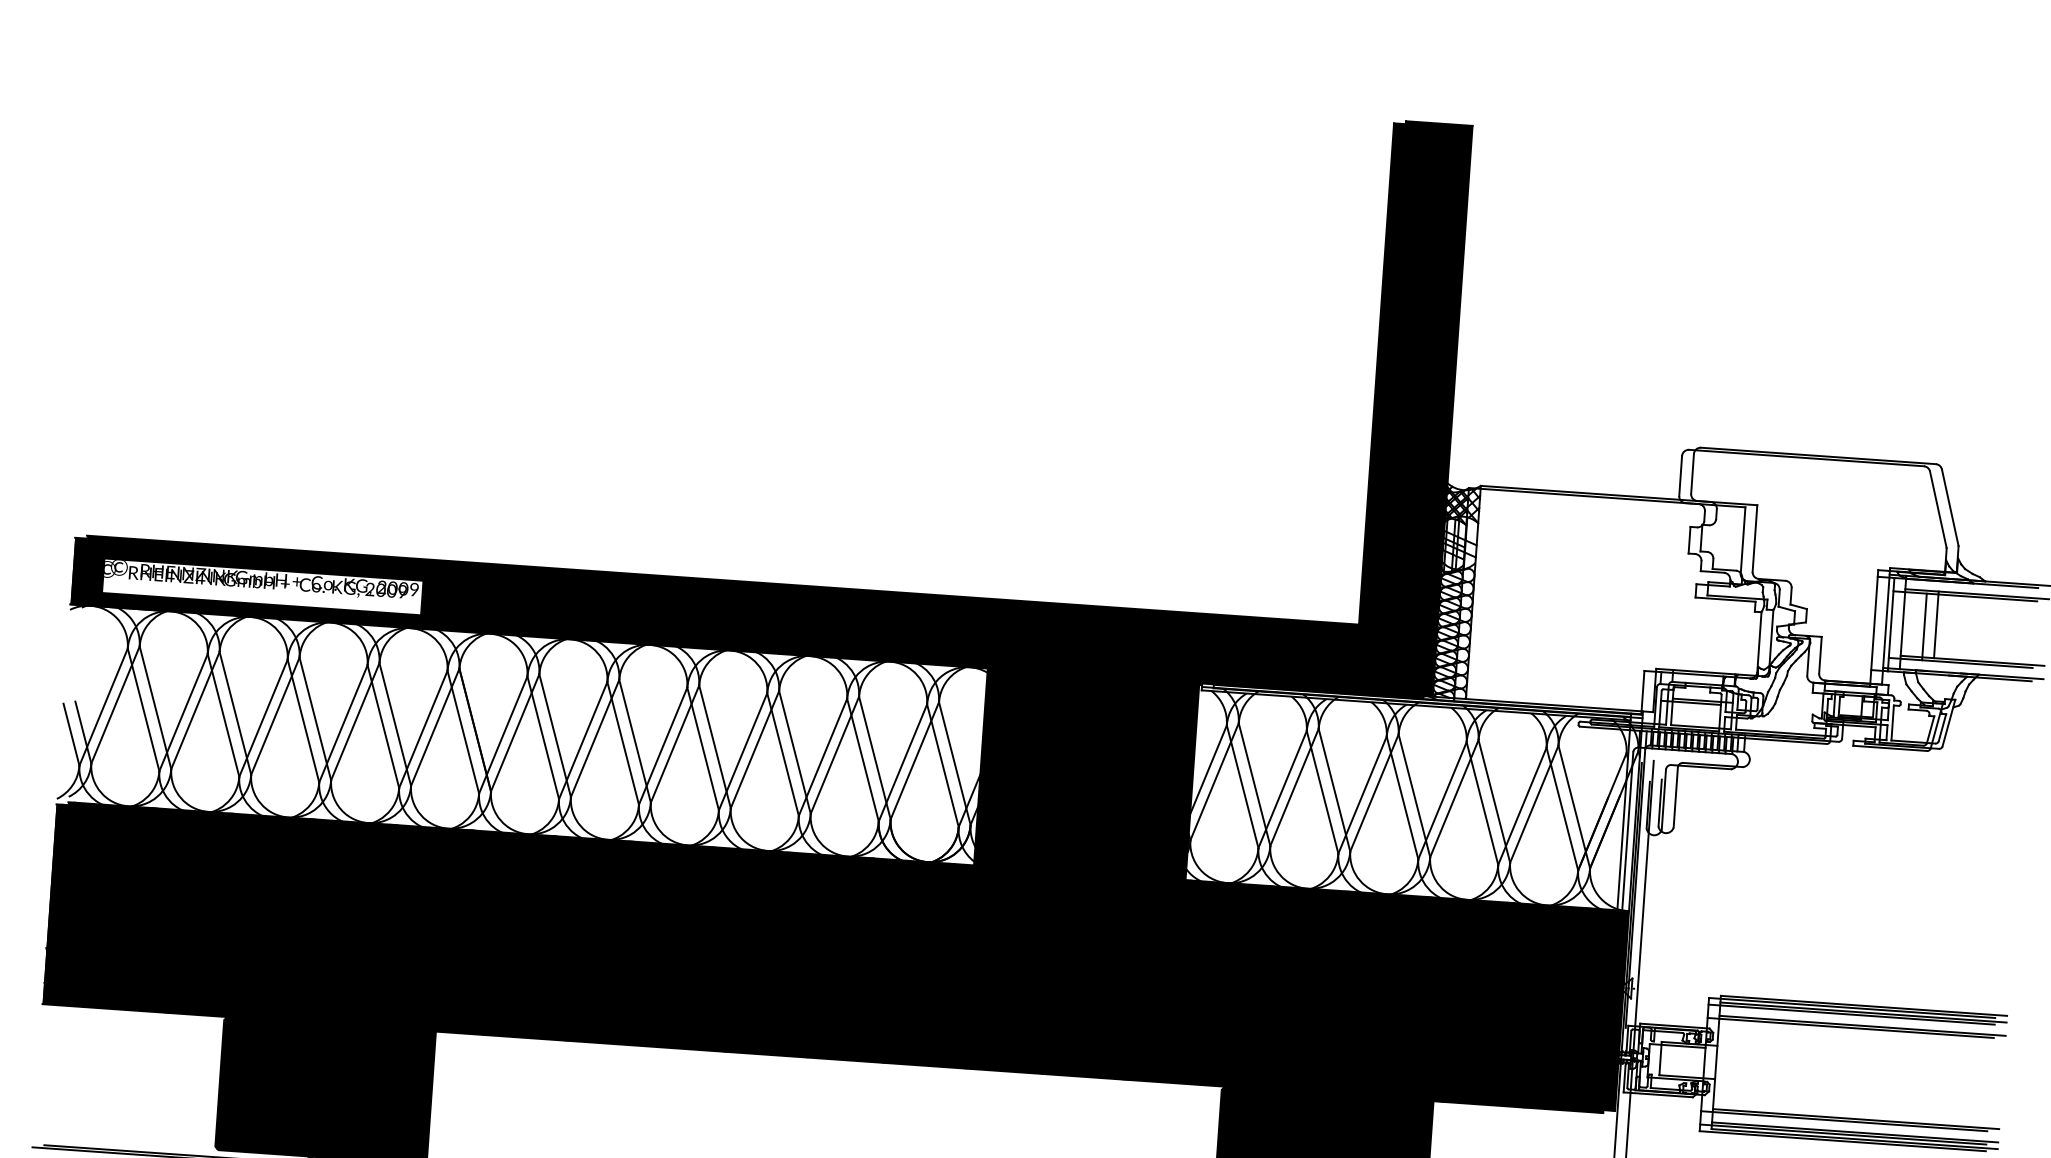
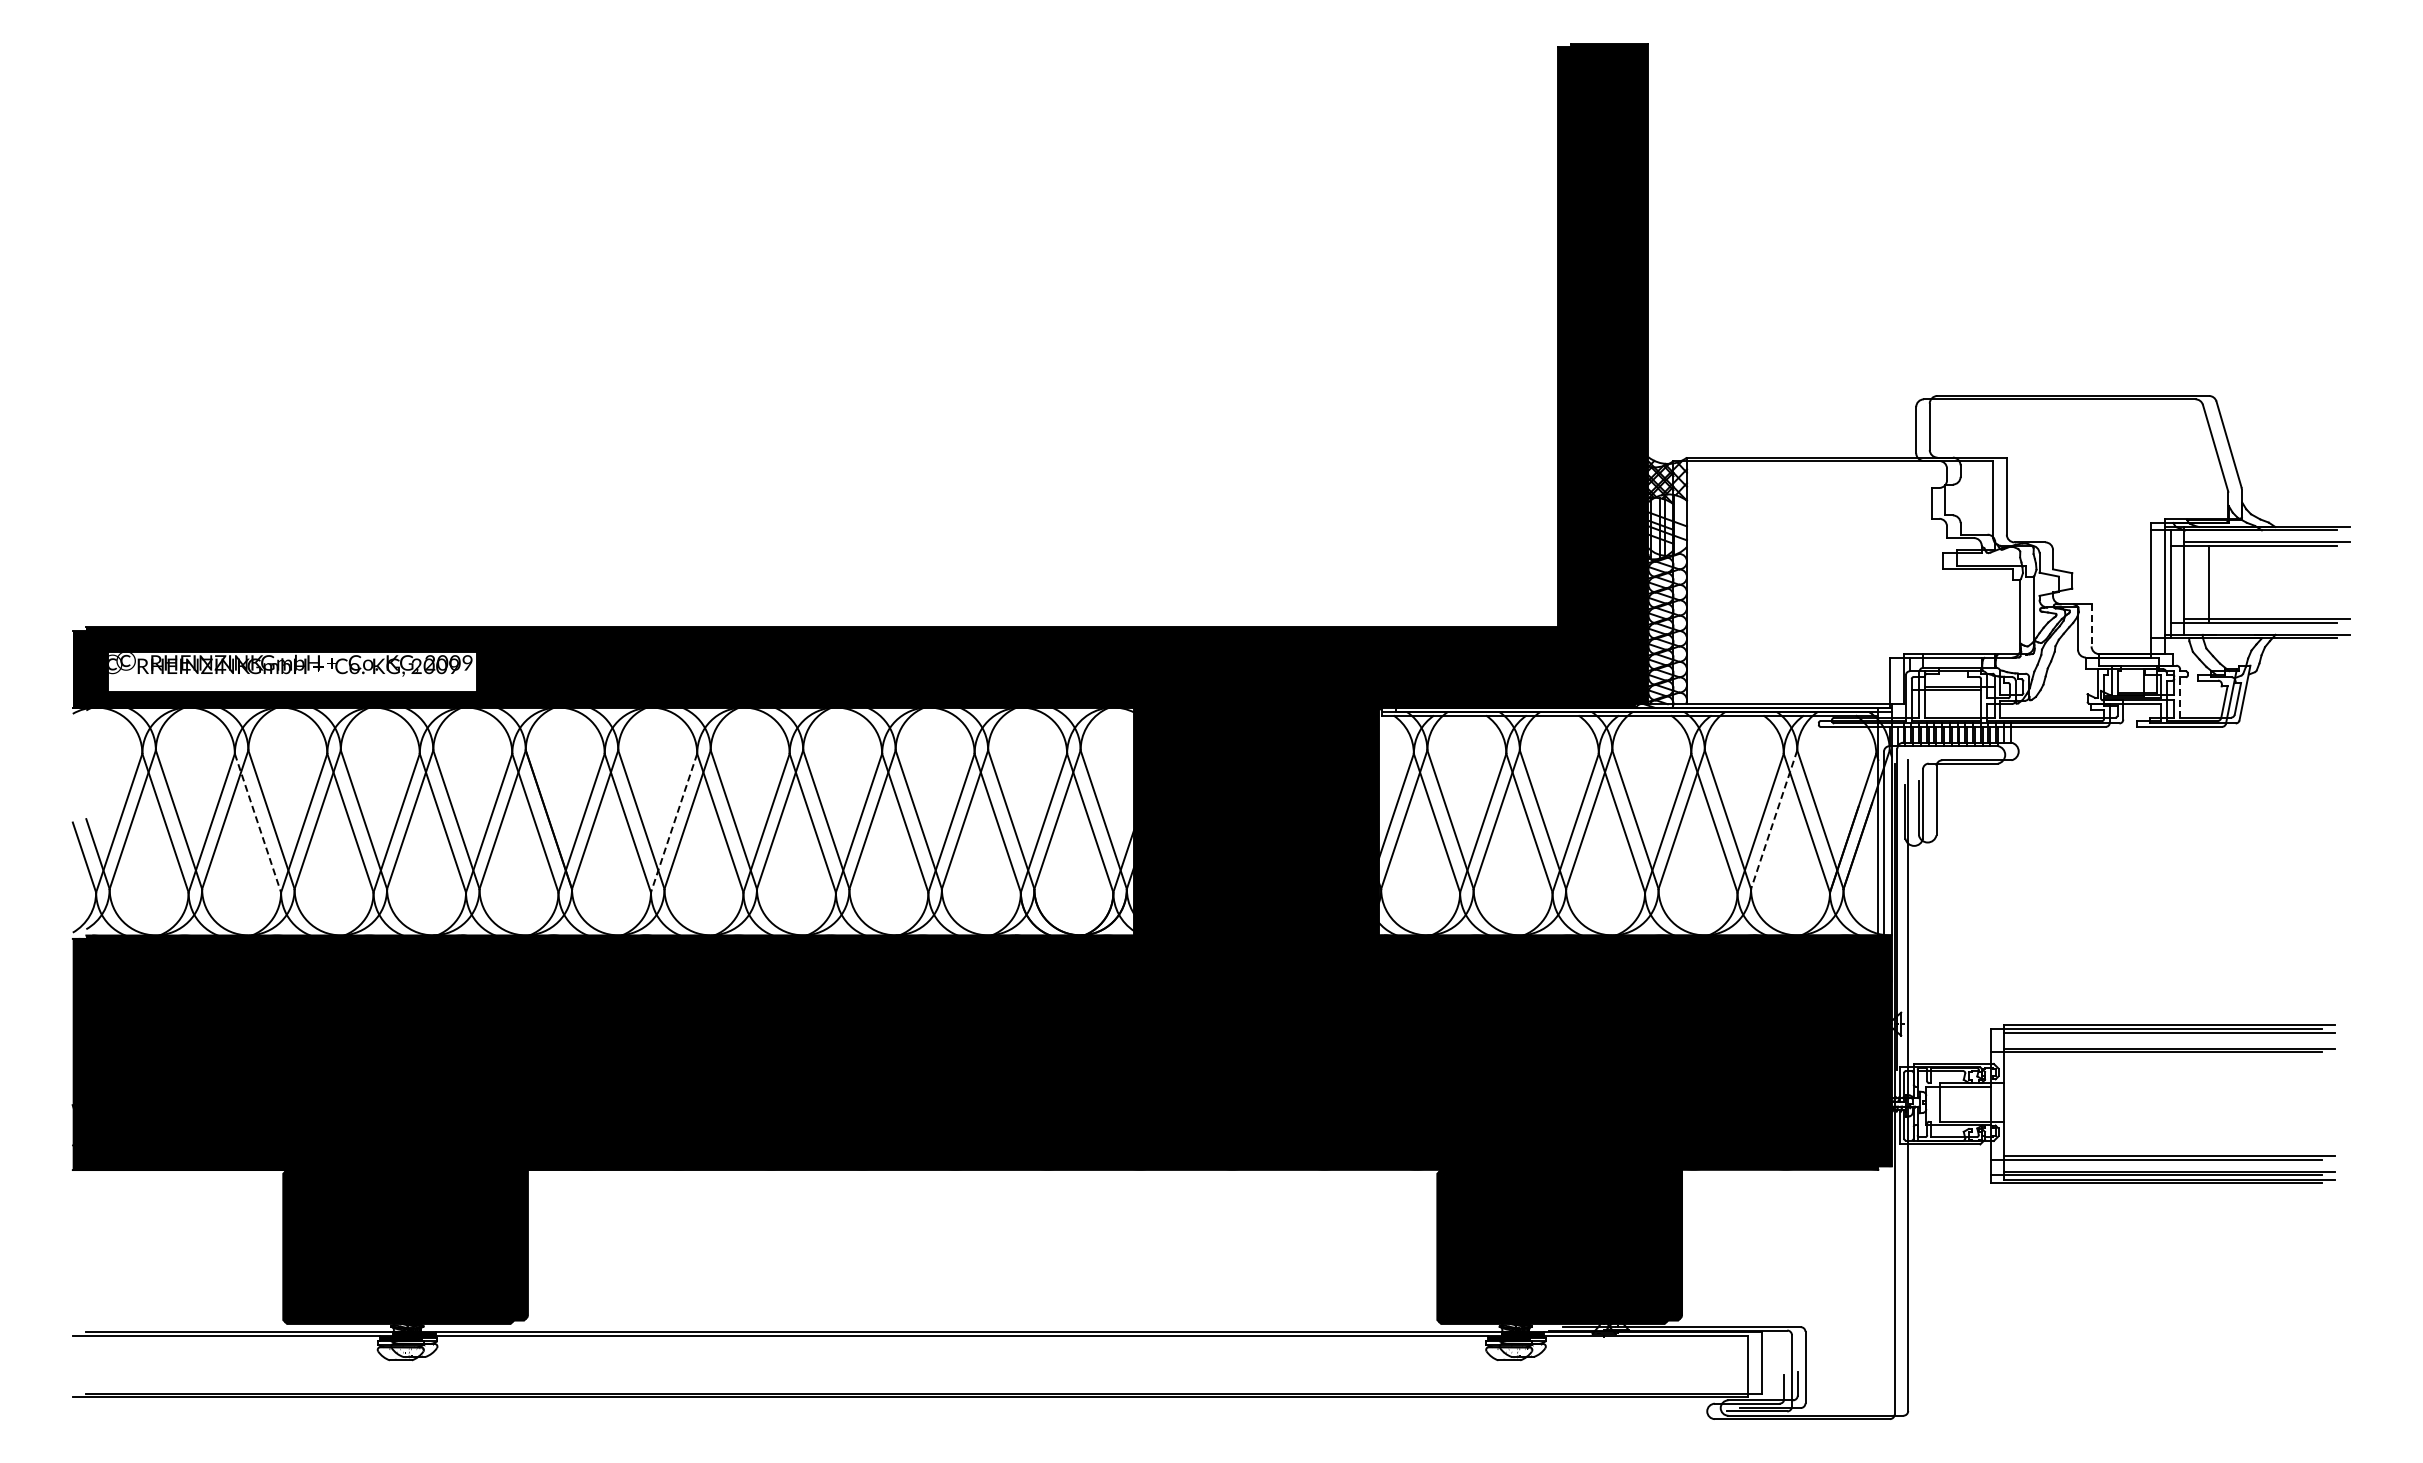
line: (1936, 624) -> (2222, 580), removed
line: (1820, 655) -> (2091, 625), solid -> dashed
line: (223, 715) -> (258, 823), solid -> dashed
line: (1892, 722) -> (2180, 696), solid -> dashed
line: (582, 740) -> (673, 823), solid -> dashed
line: (1534, 804) -> (1774, 820), solid -> dashed
line: (1850, 1014) -> (2155, 1036), removed

